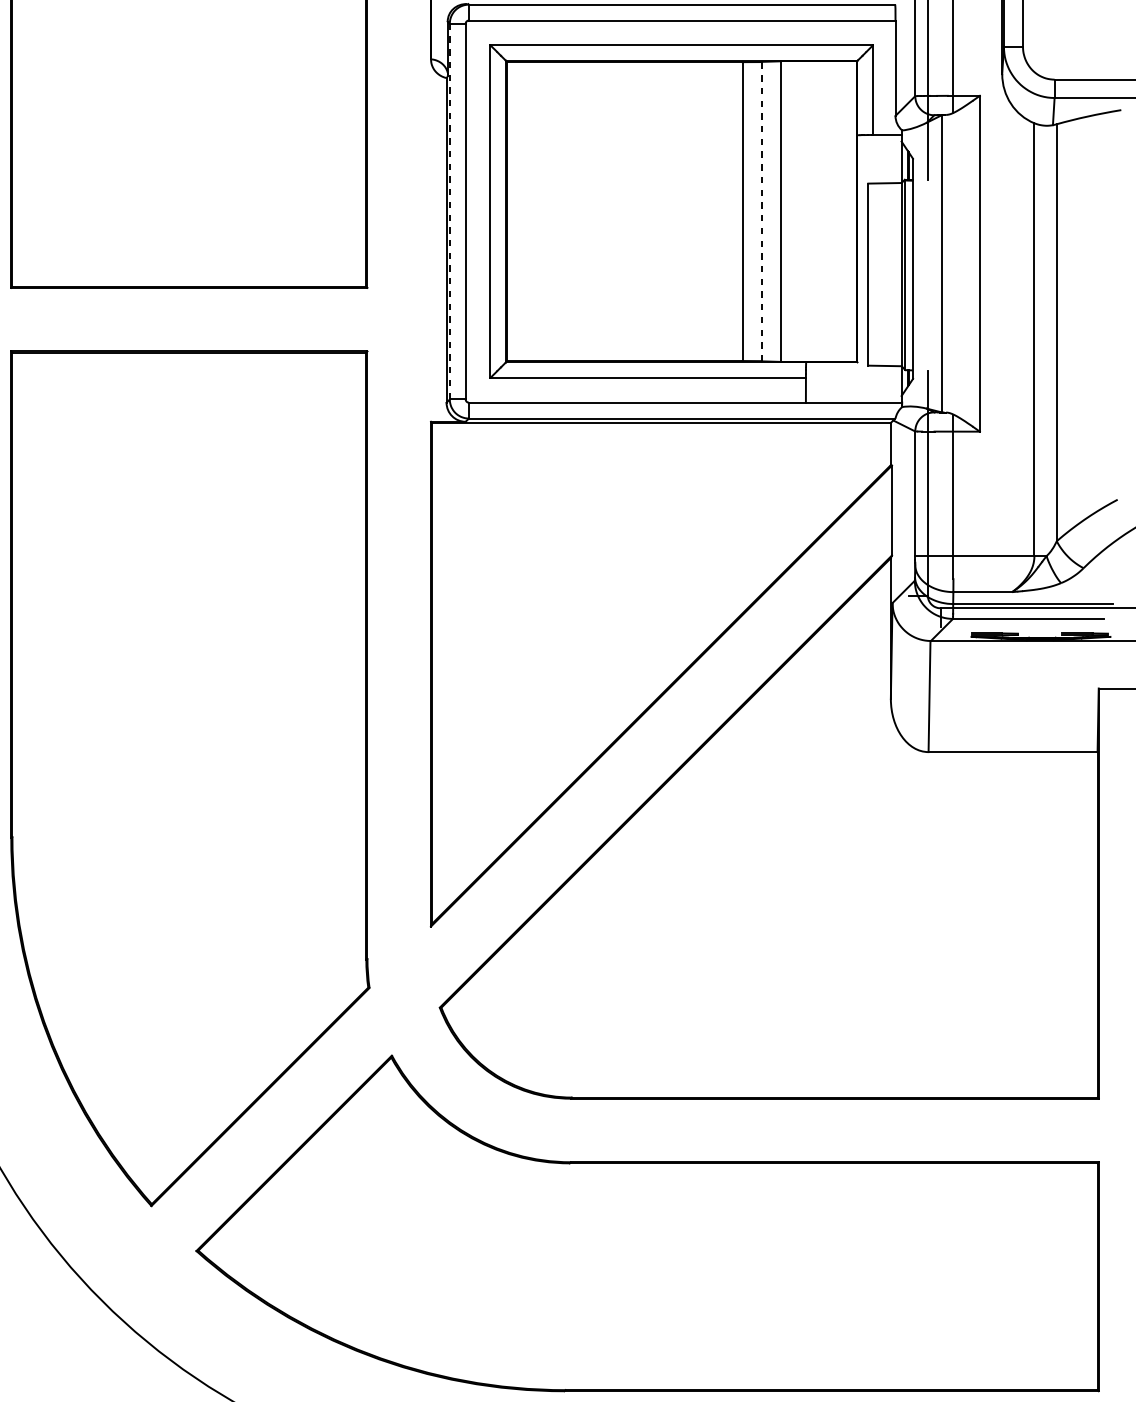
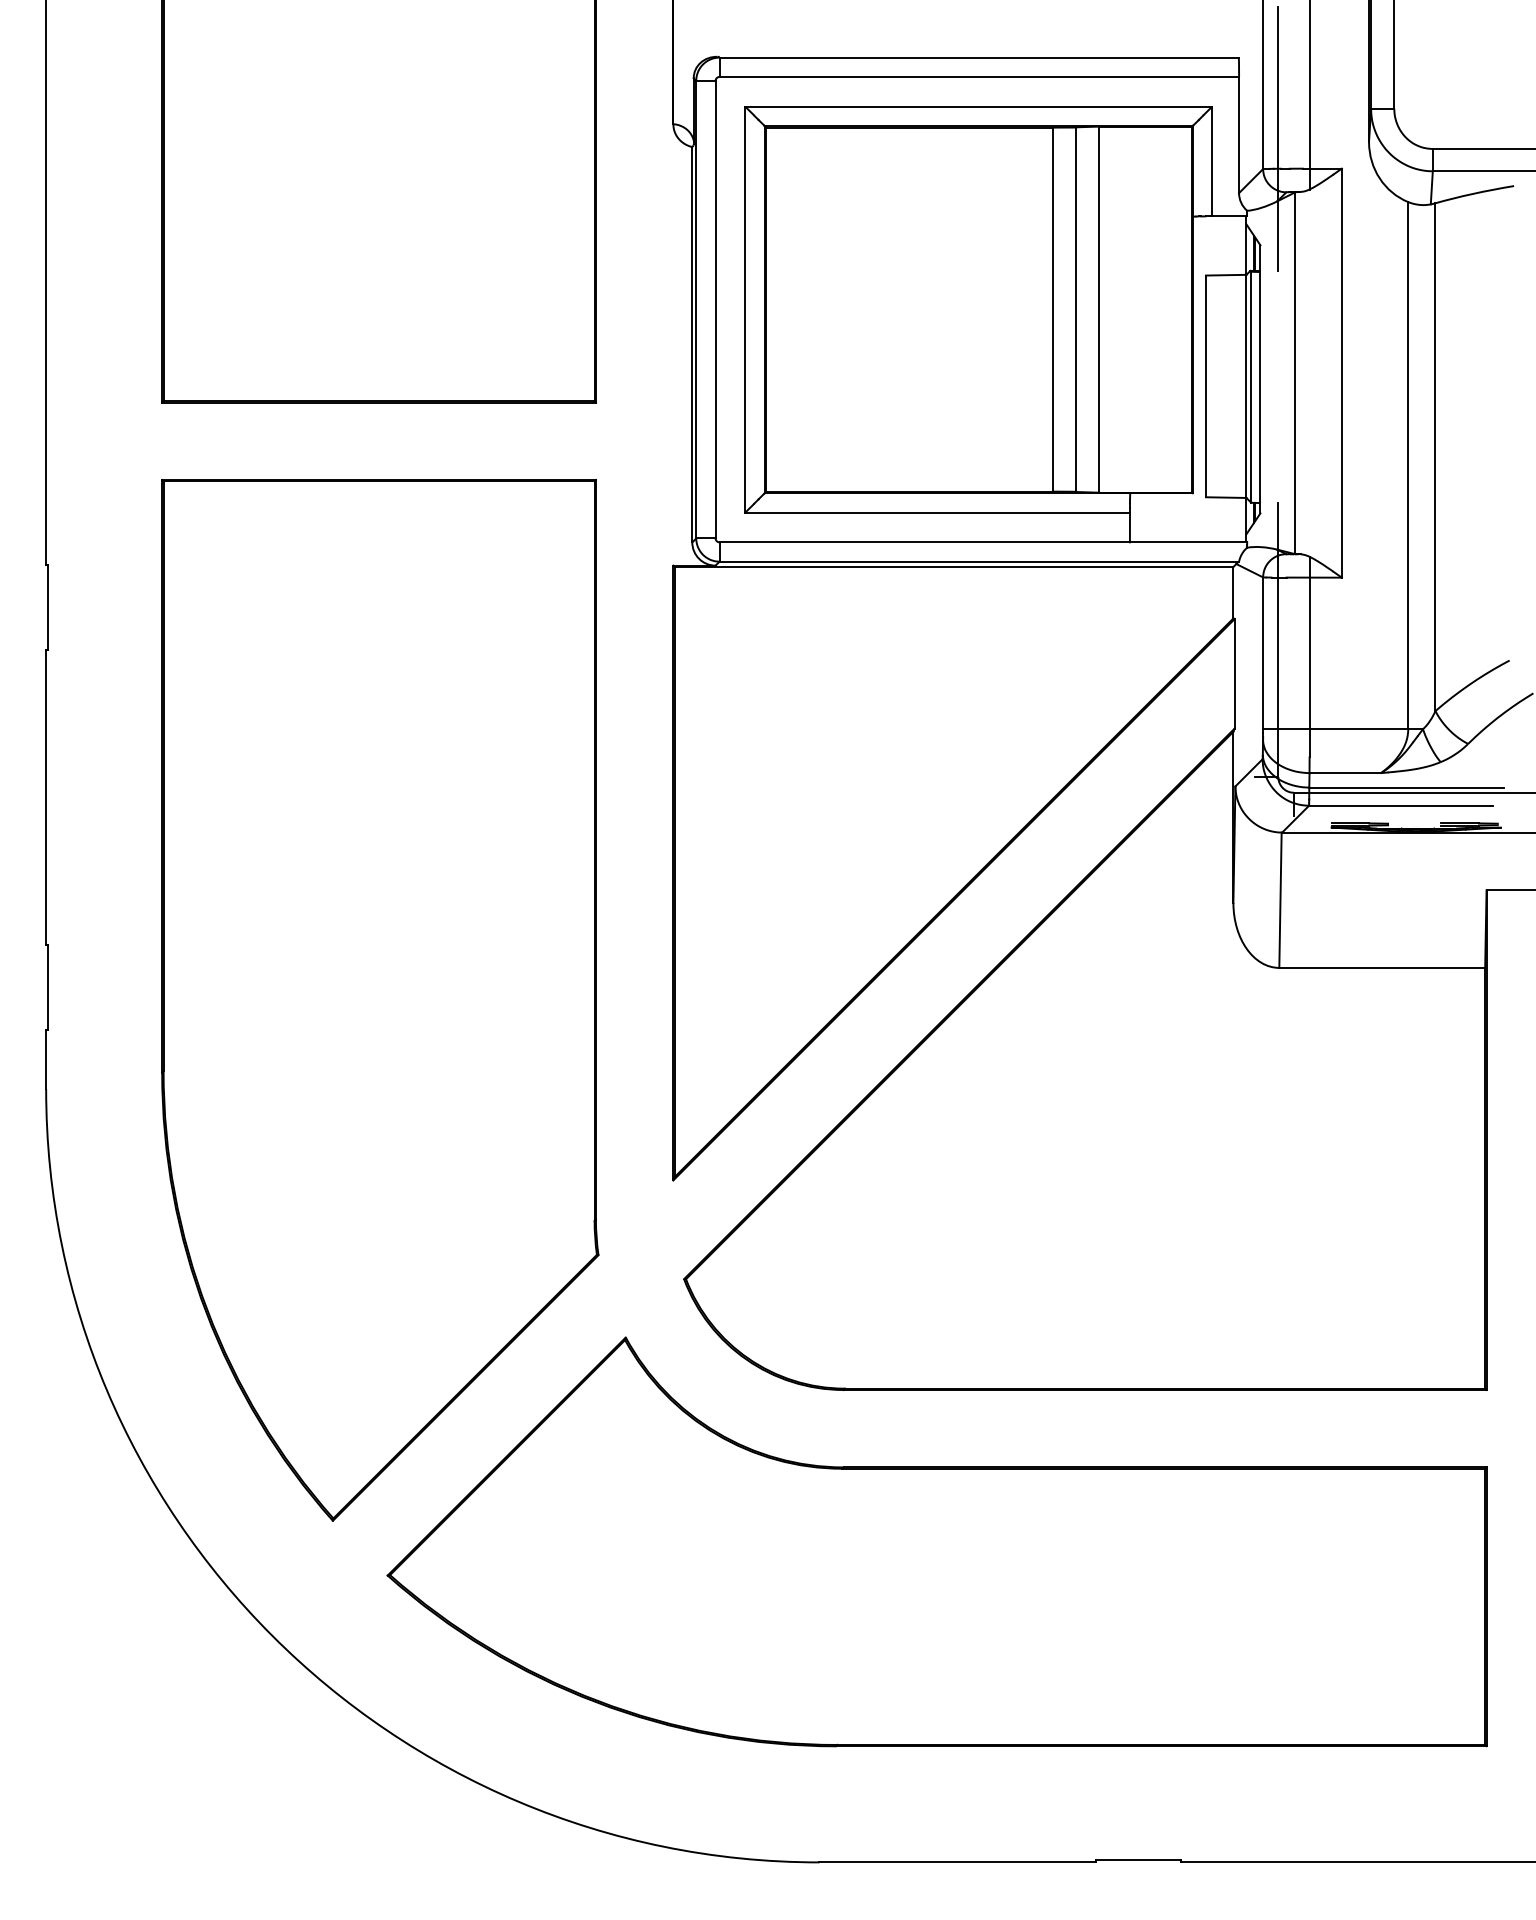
line: (450, 211) -> (696, 309), dashed -> solid
line: (762, 211) -> (1076, 309), dashed -> solid

